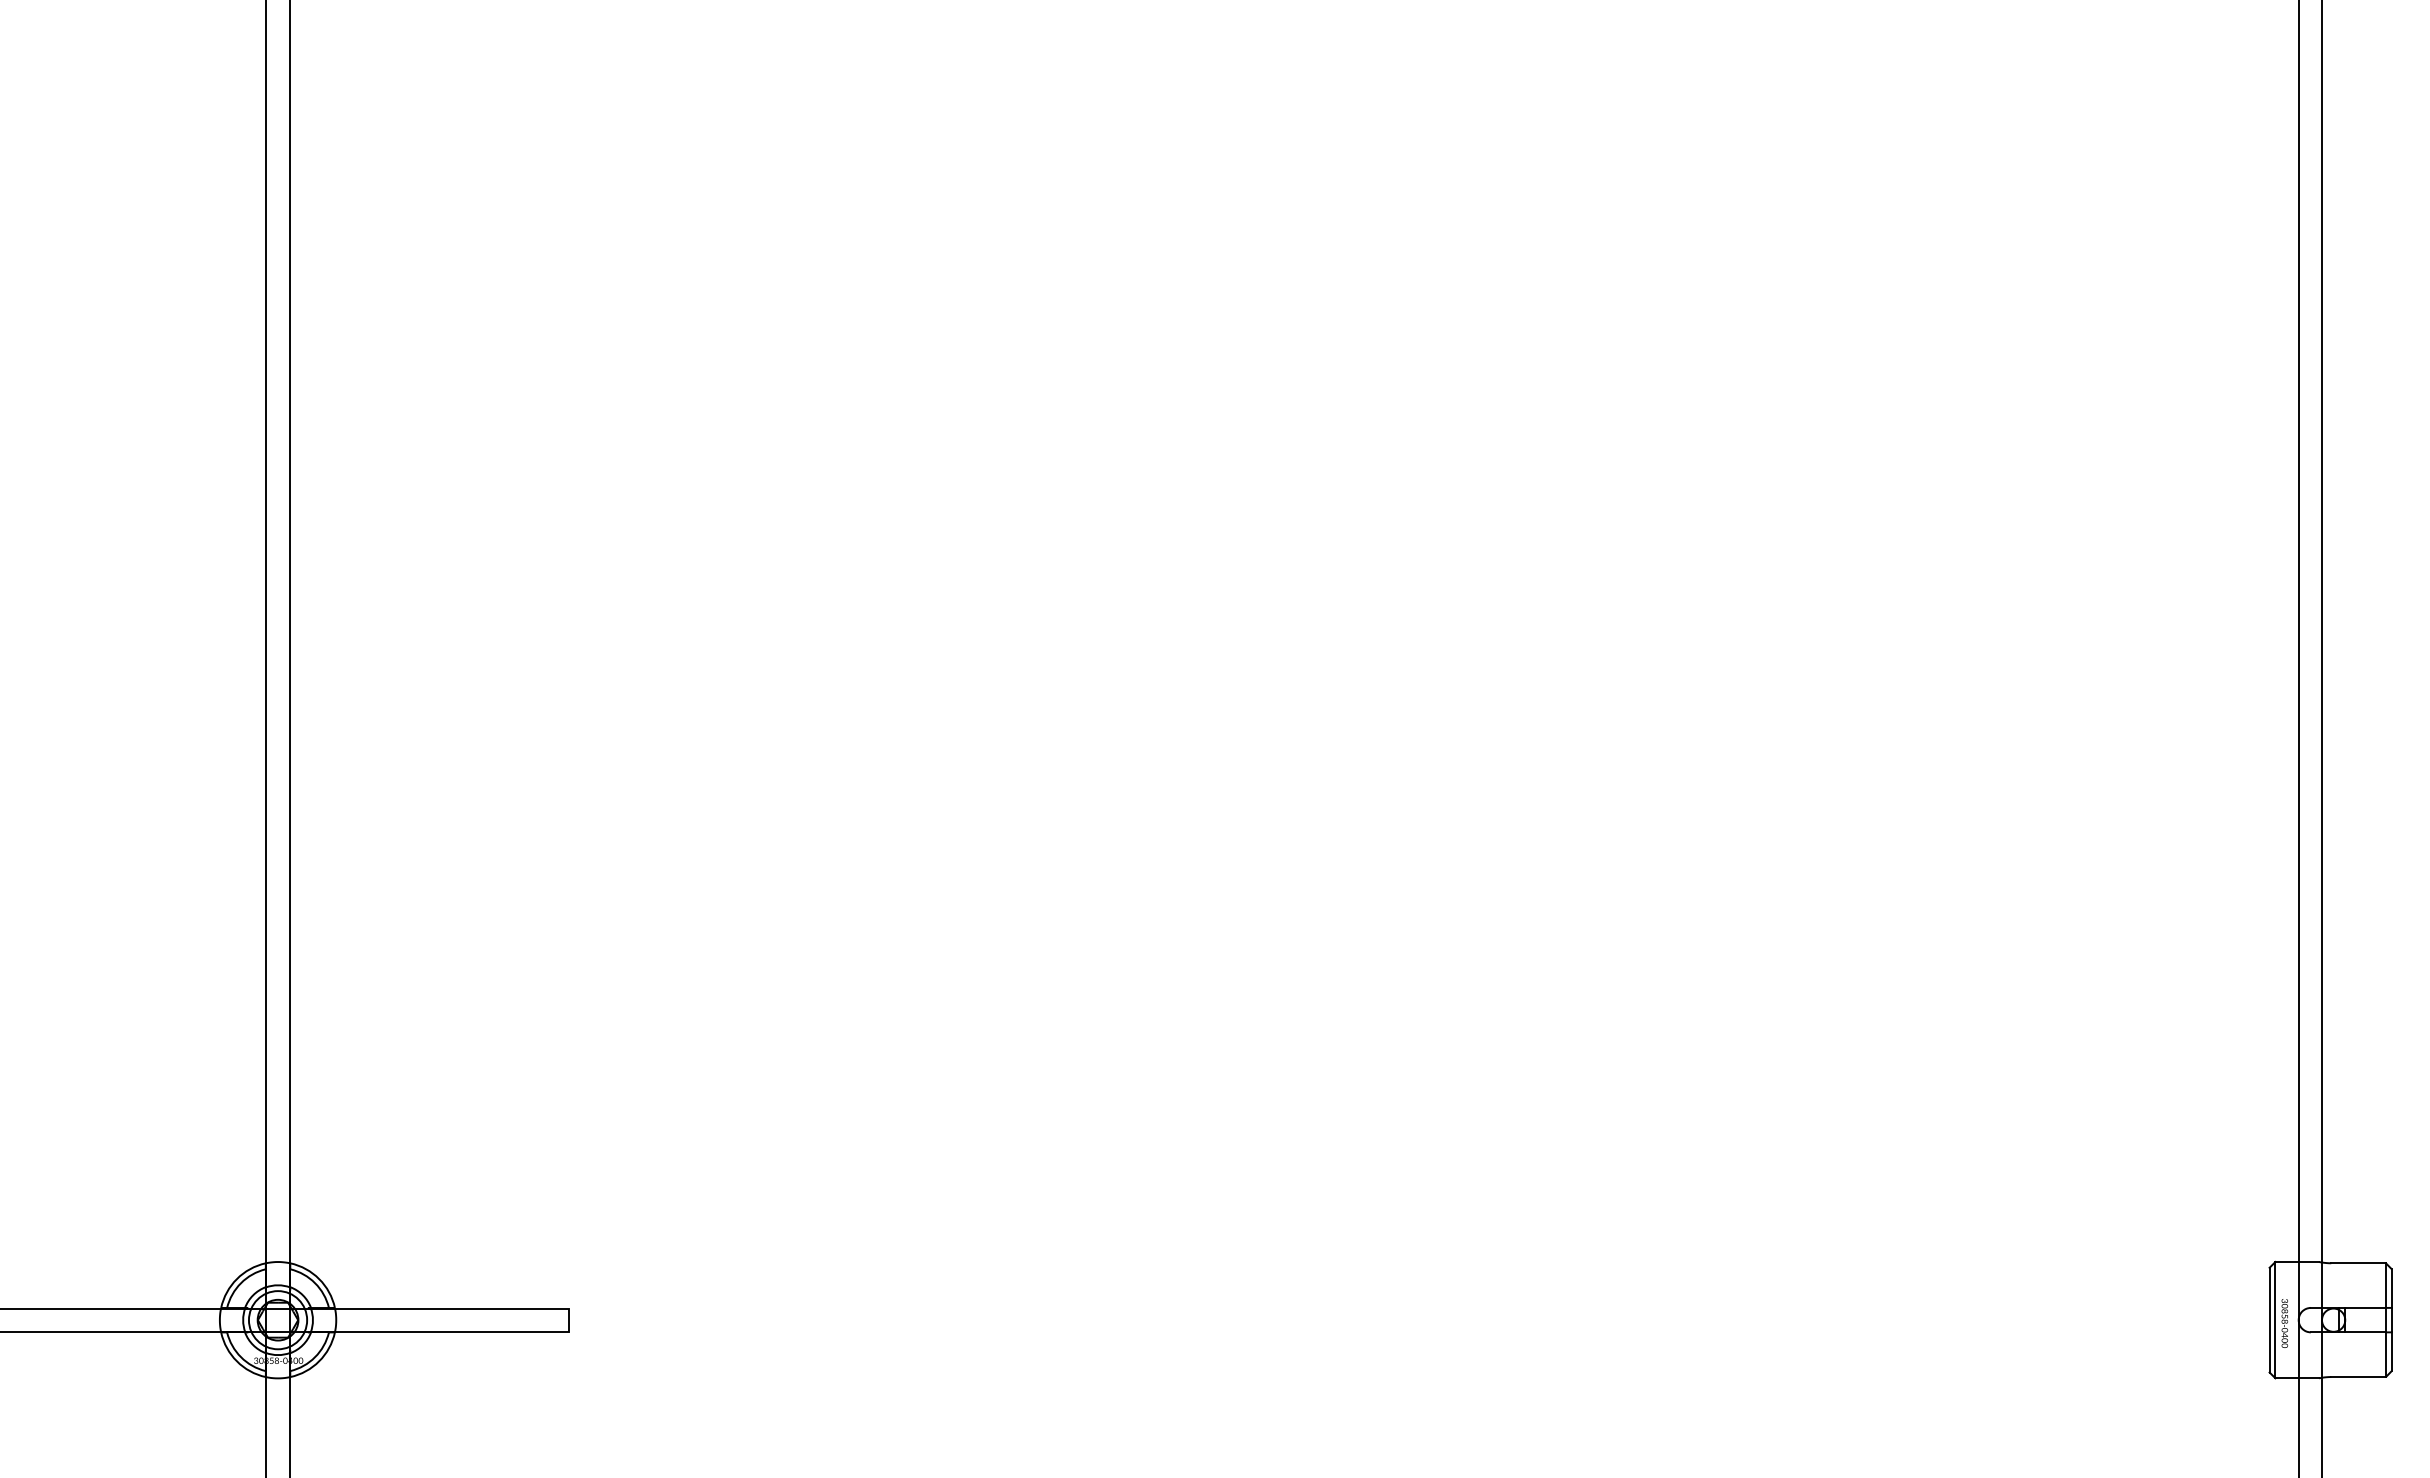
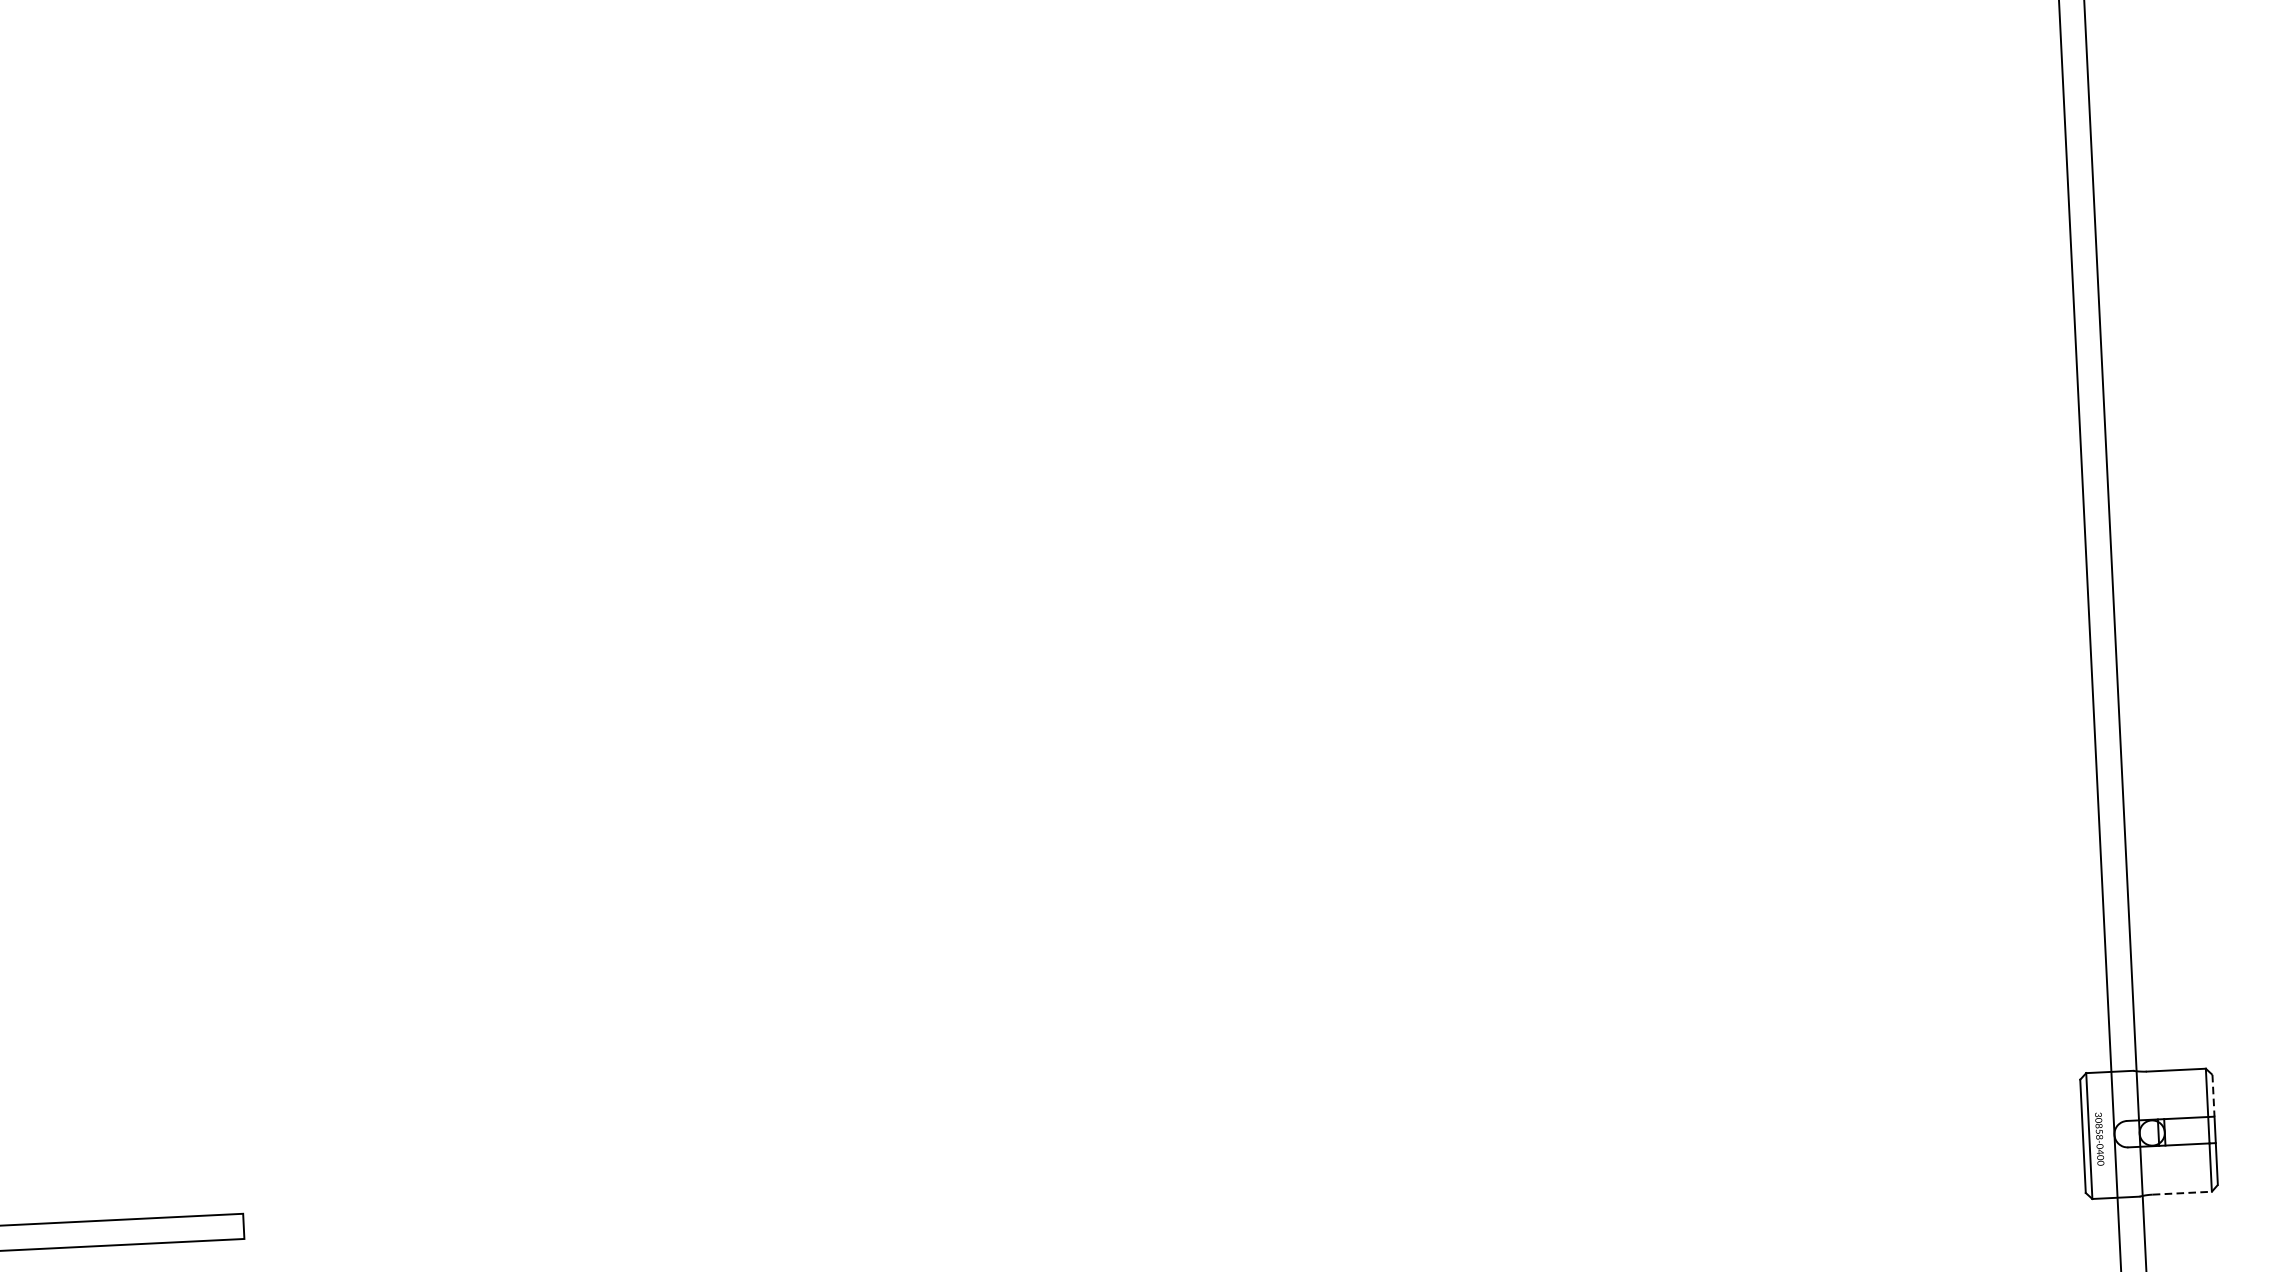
line: (2391, 1289) -> (2213, 1096), solid -> dashed
line: (2359, 1377) -> (2183, 1193), solid -> dashed

